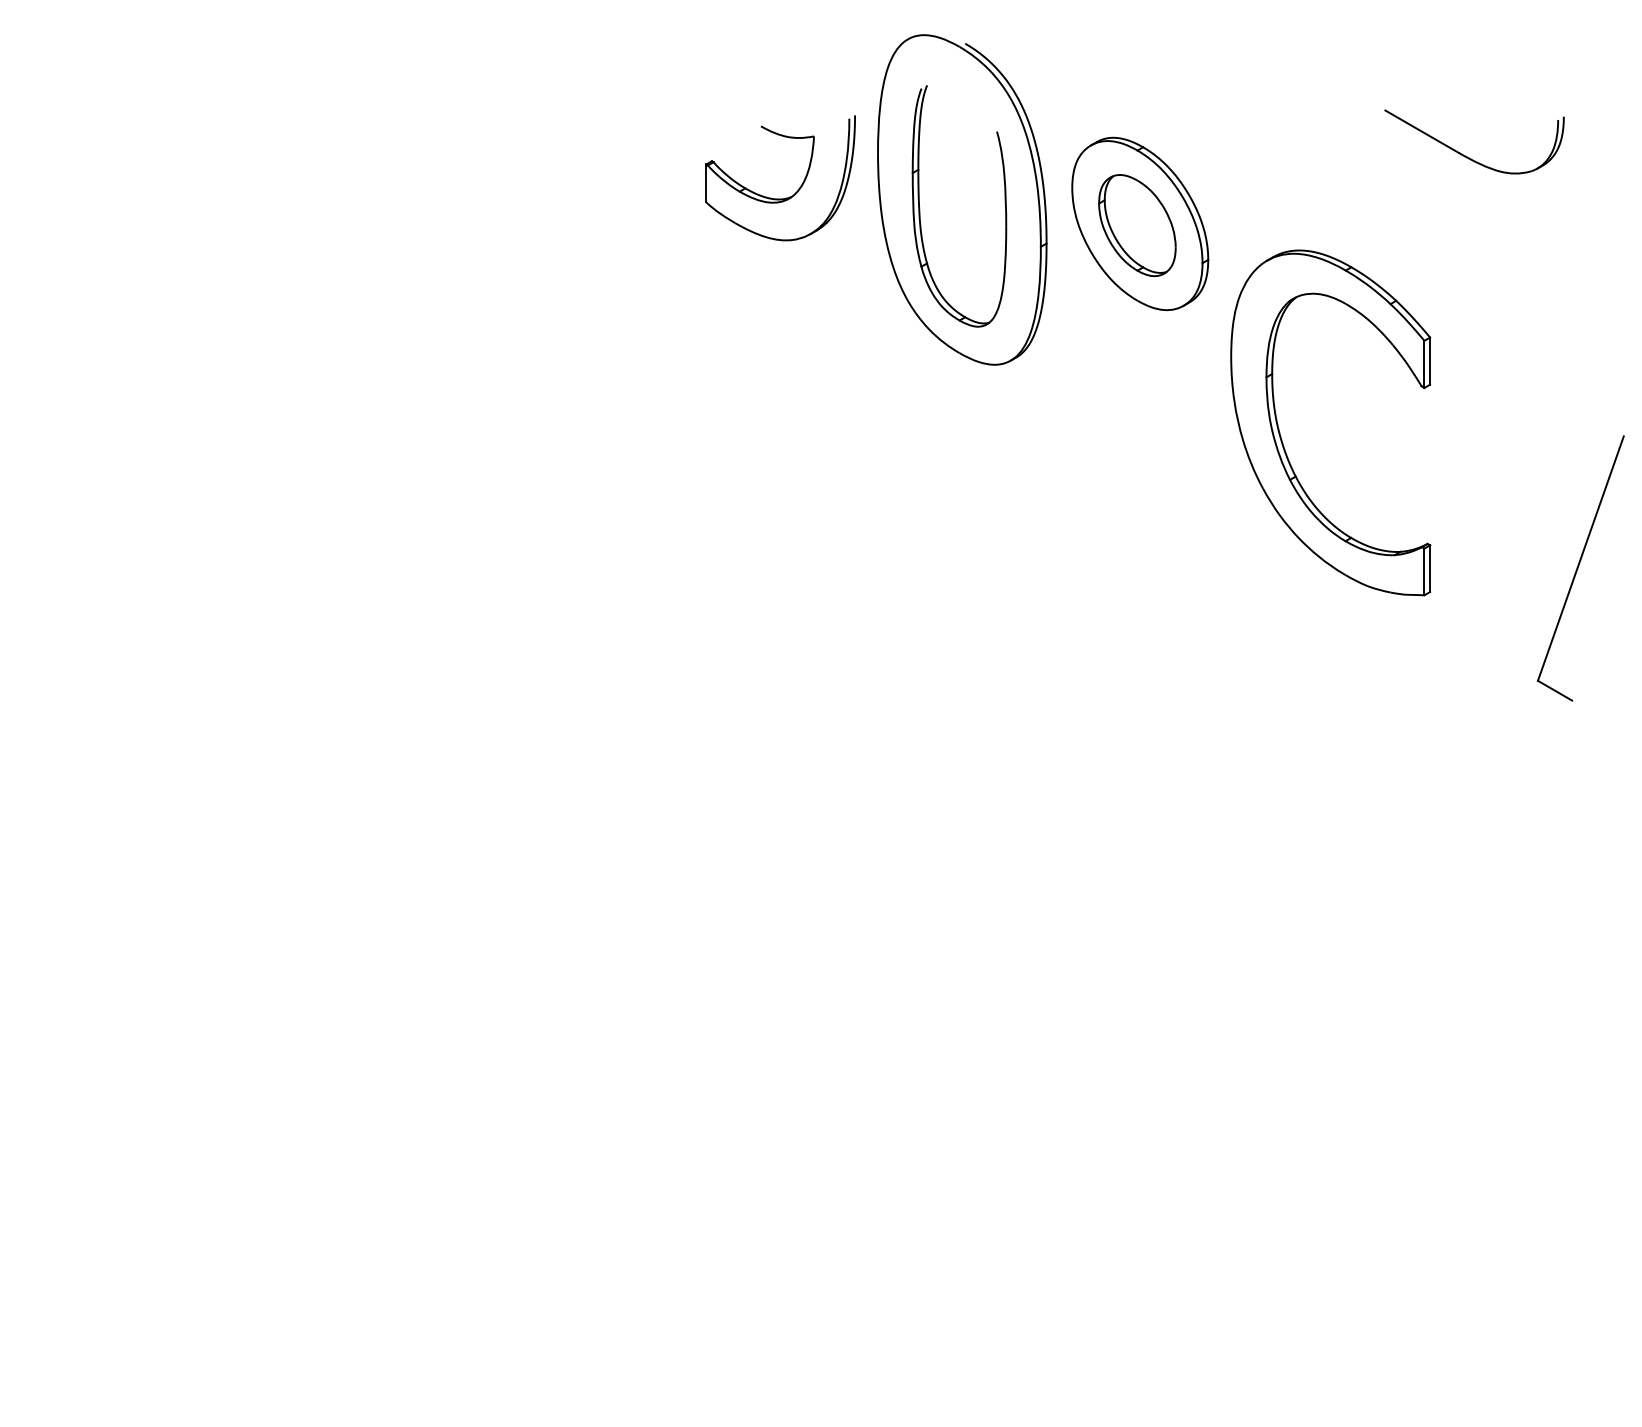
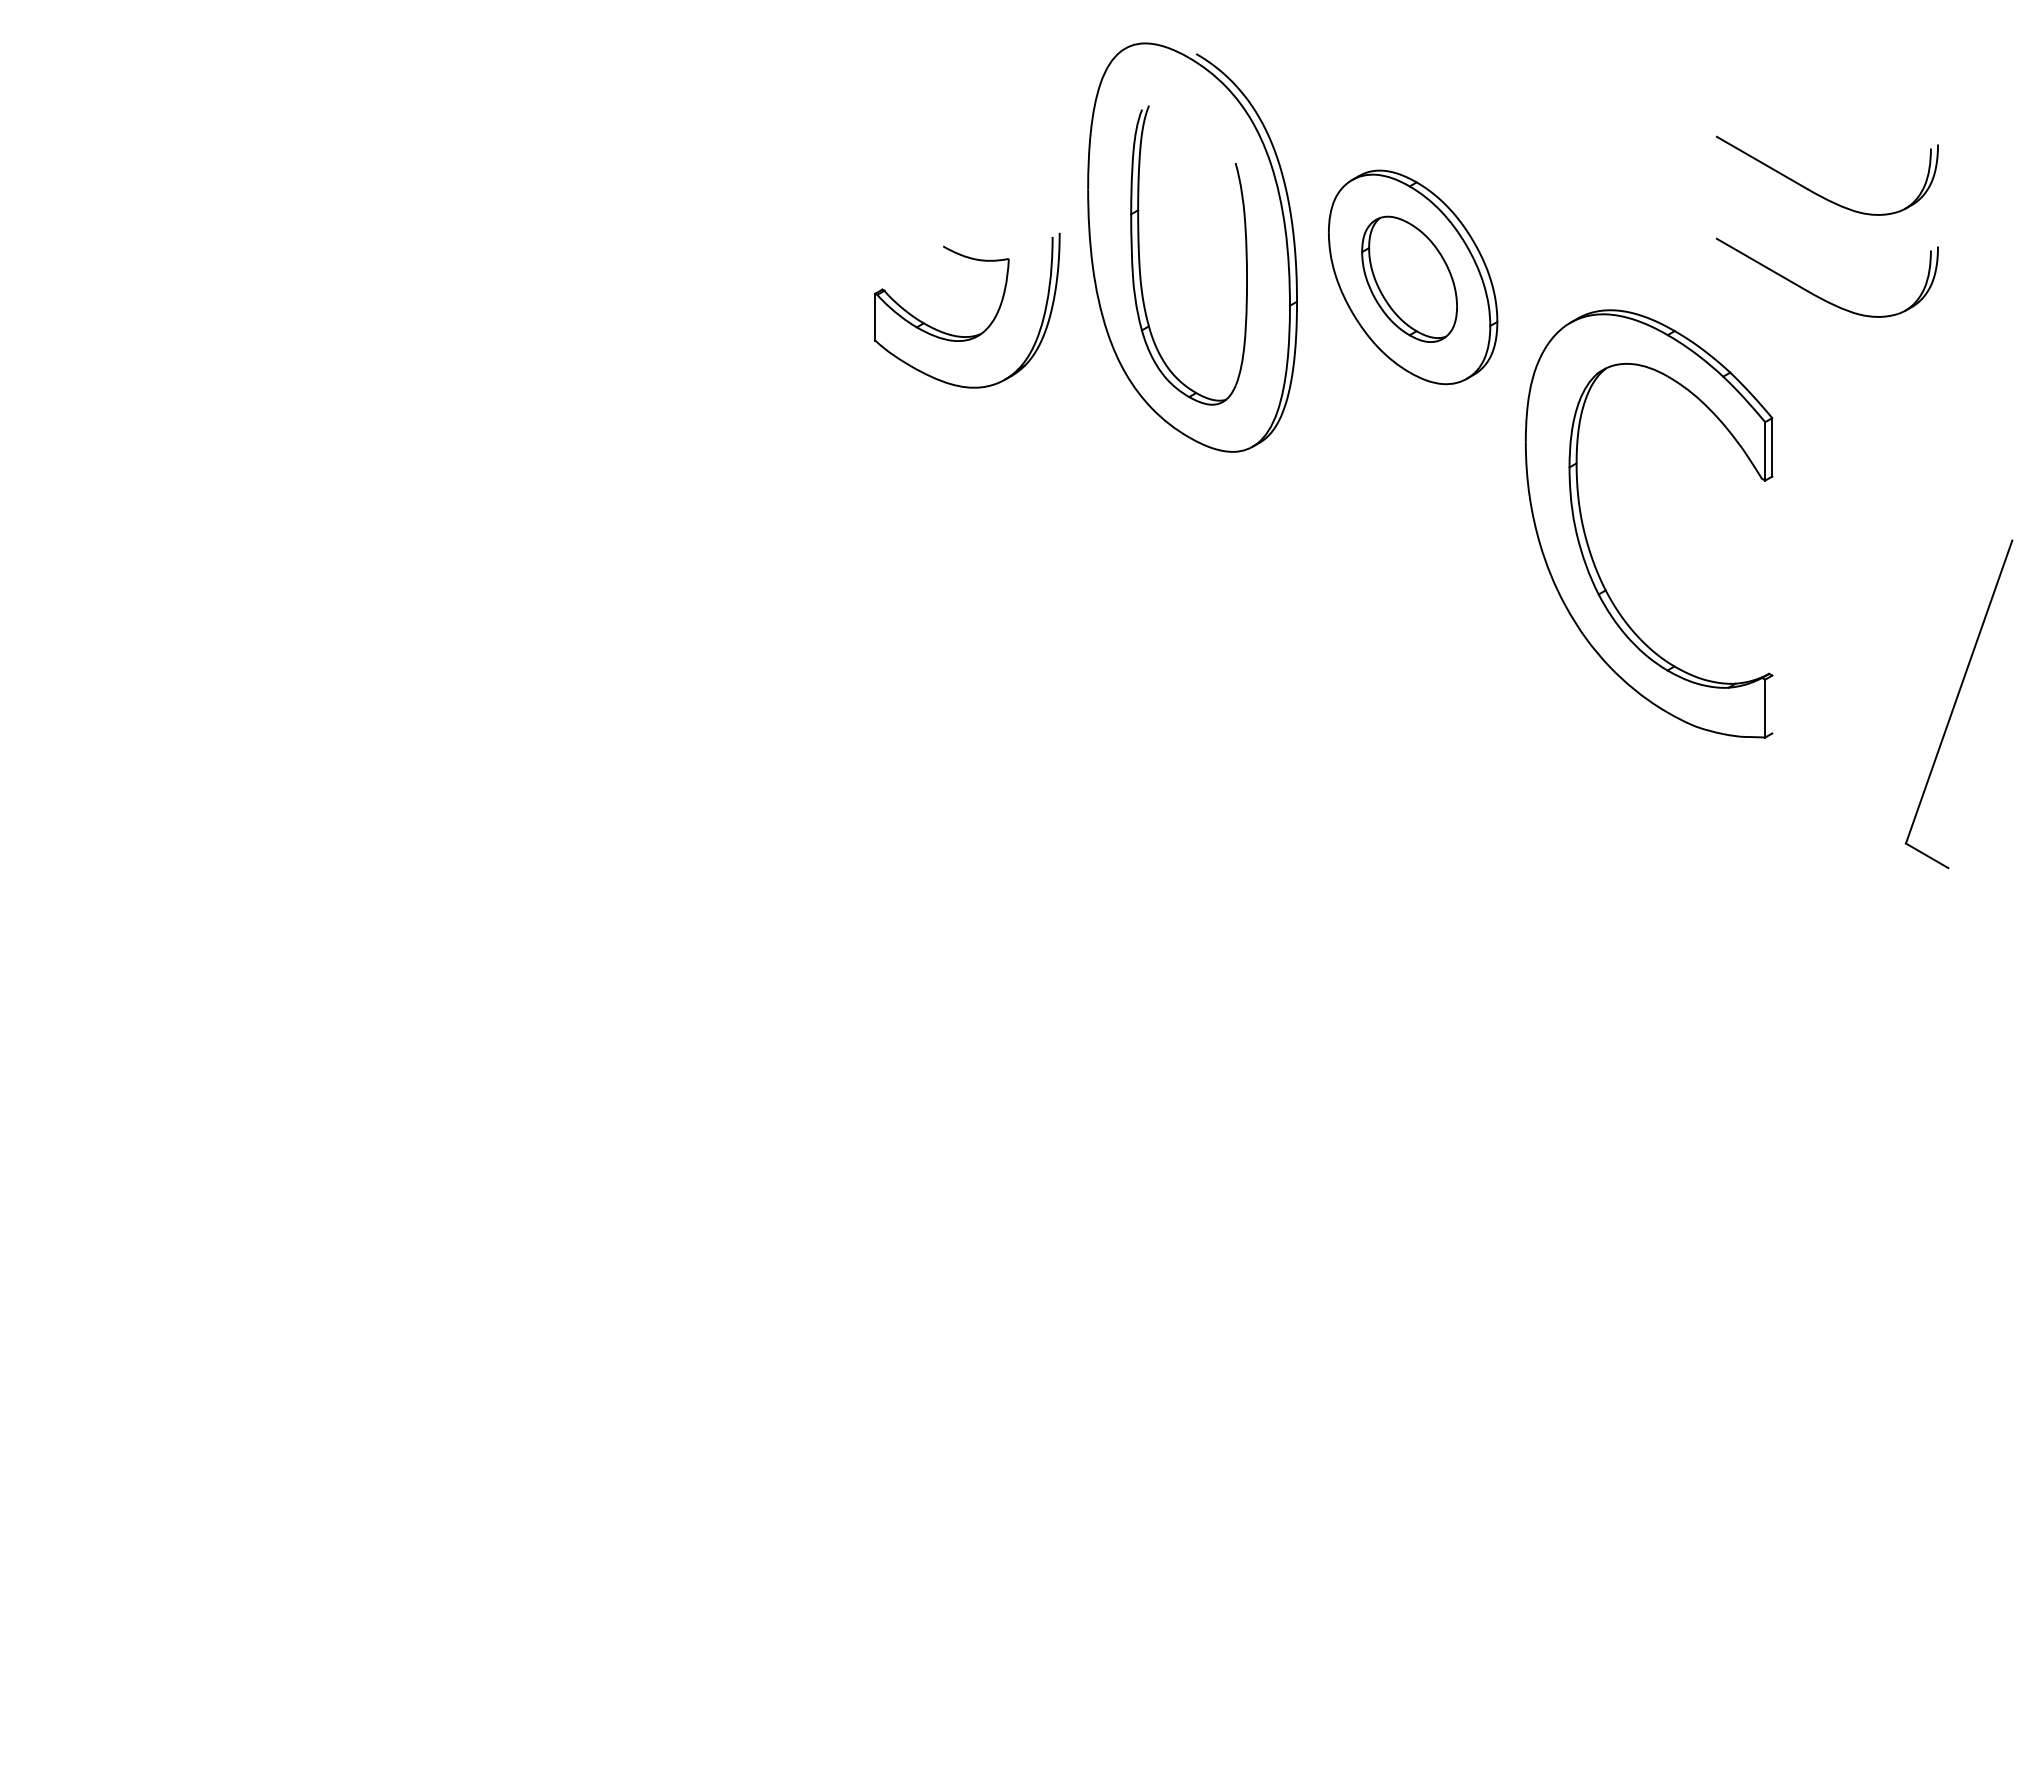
part: (783, 198) -> (970, 335), moved
part: (1466, 238) -> (1817, 295), added
line: (1430, 568) -> (1772, 704), removed

